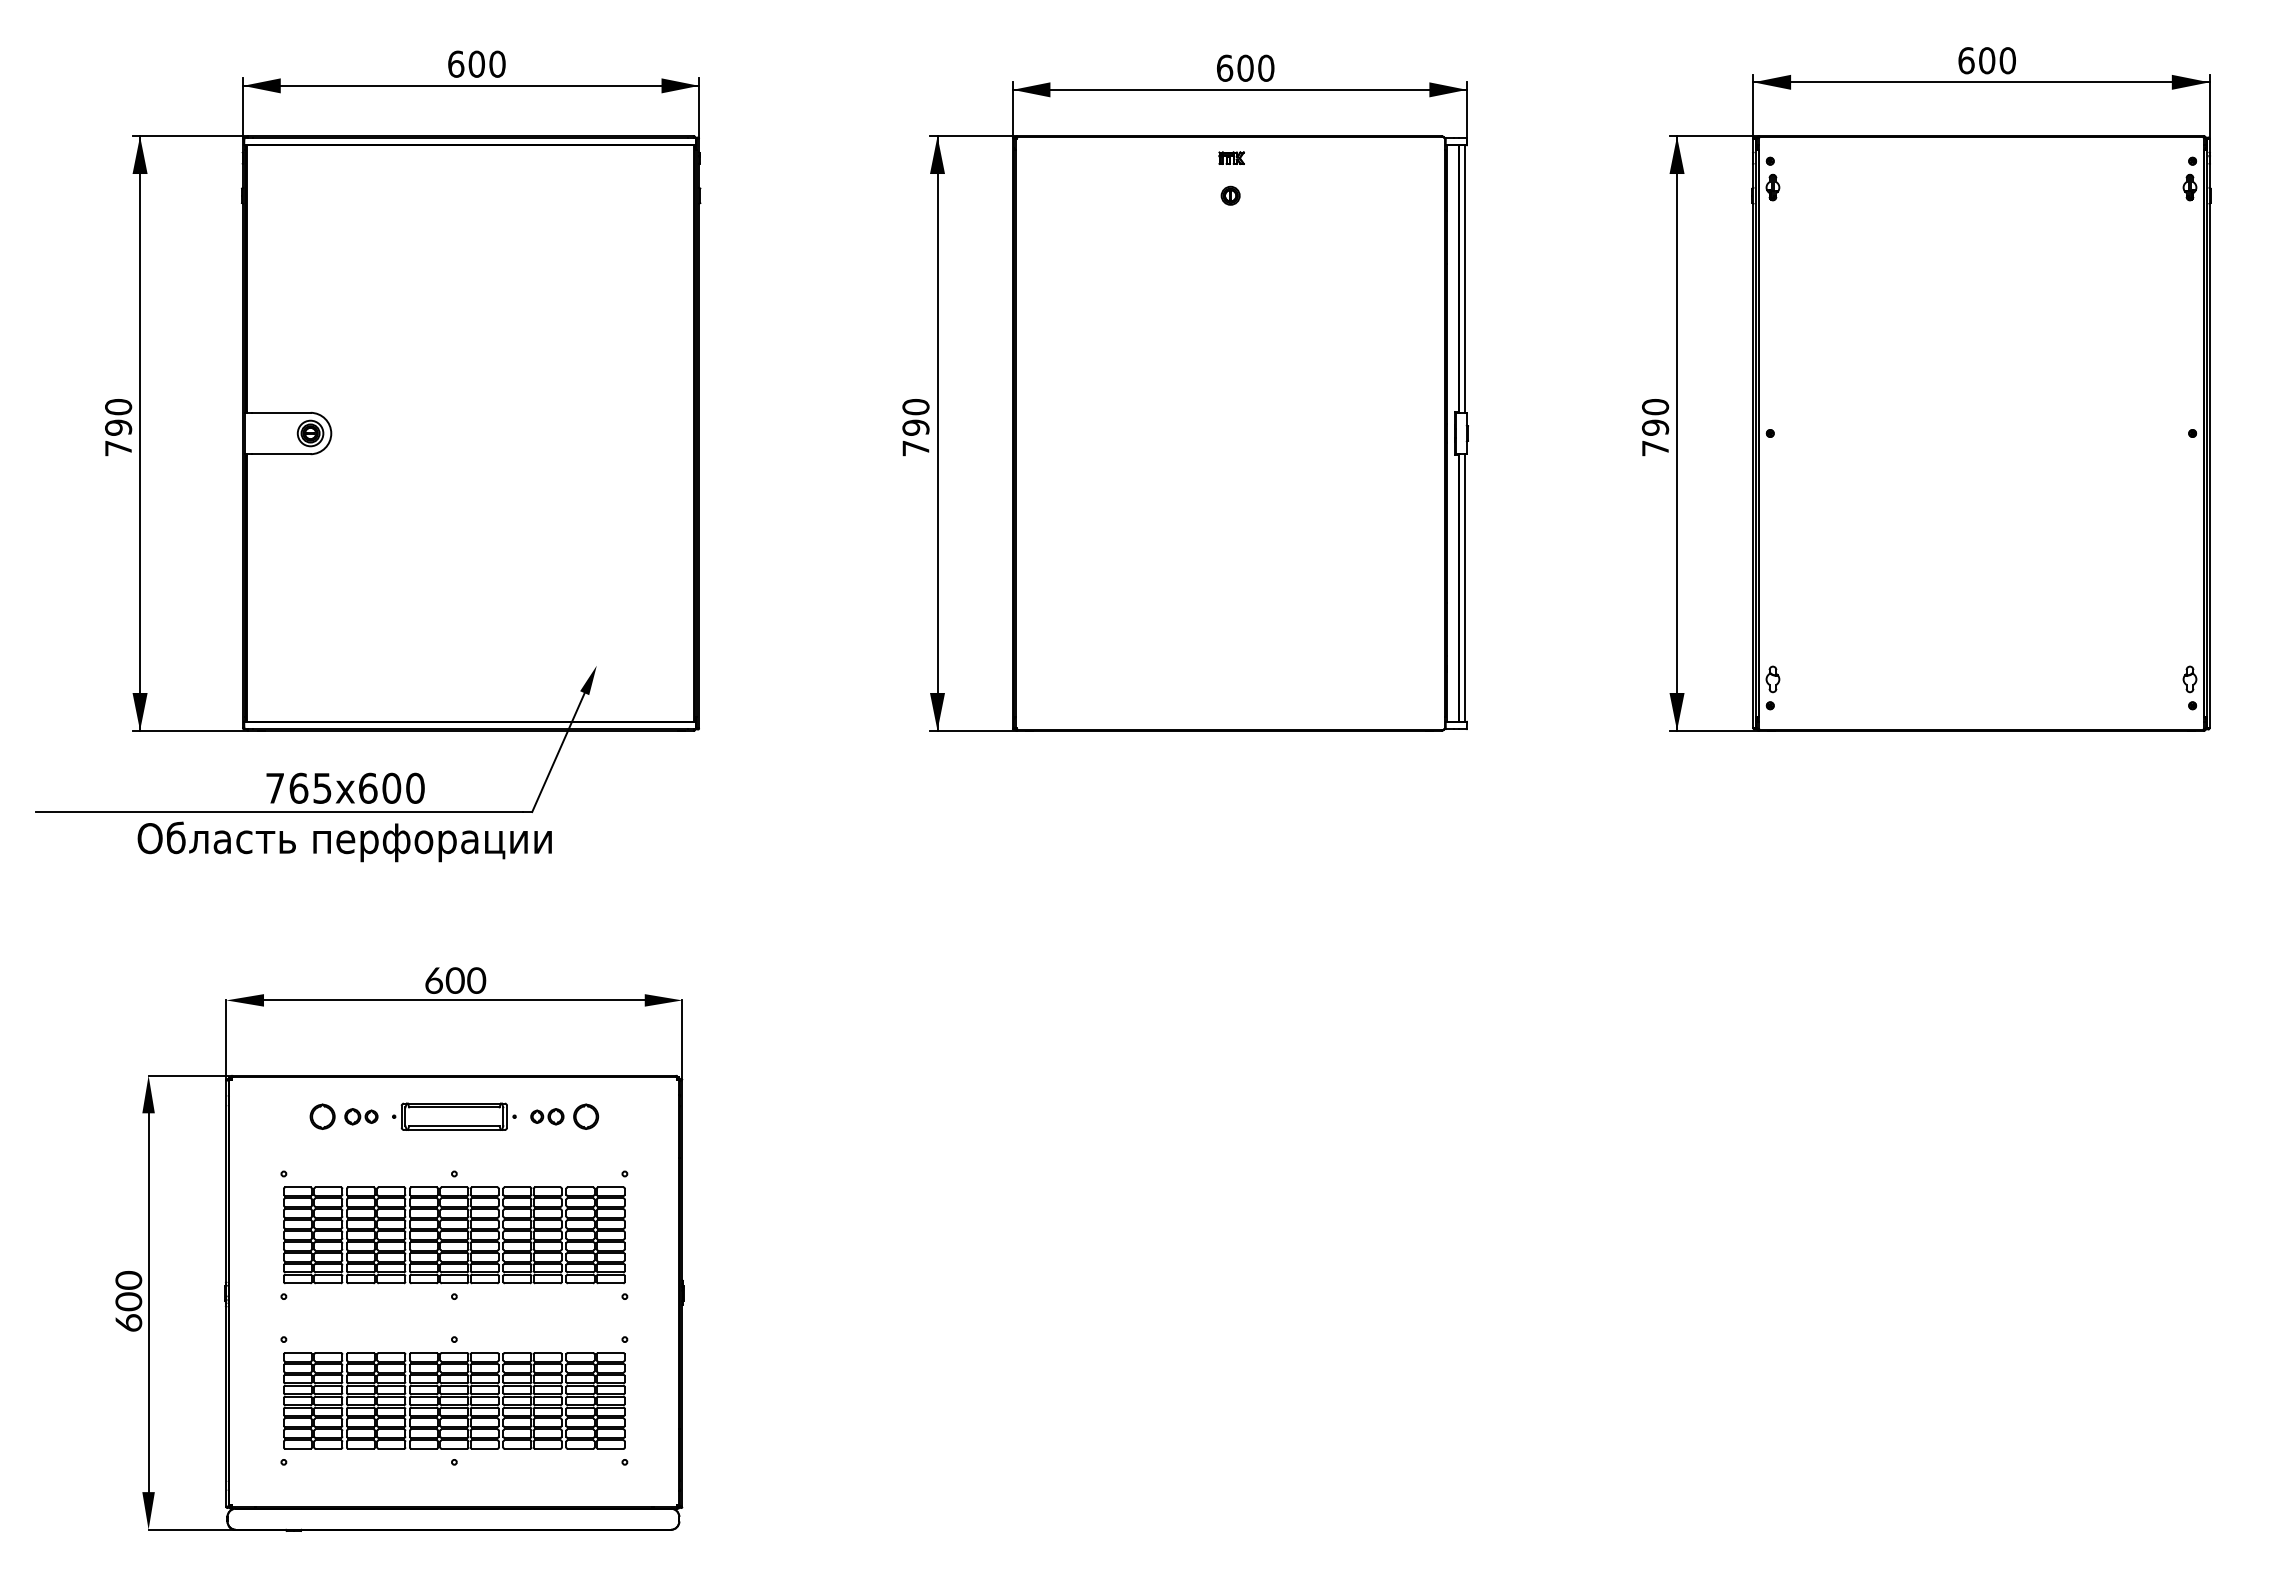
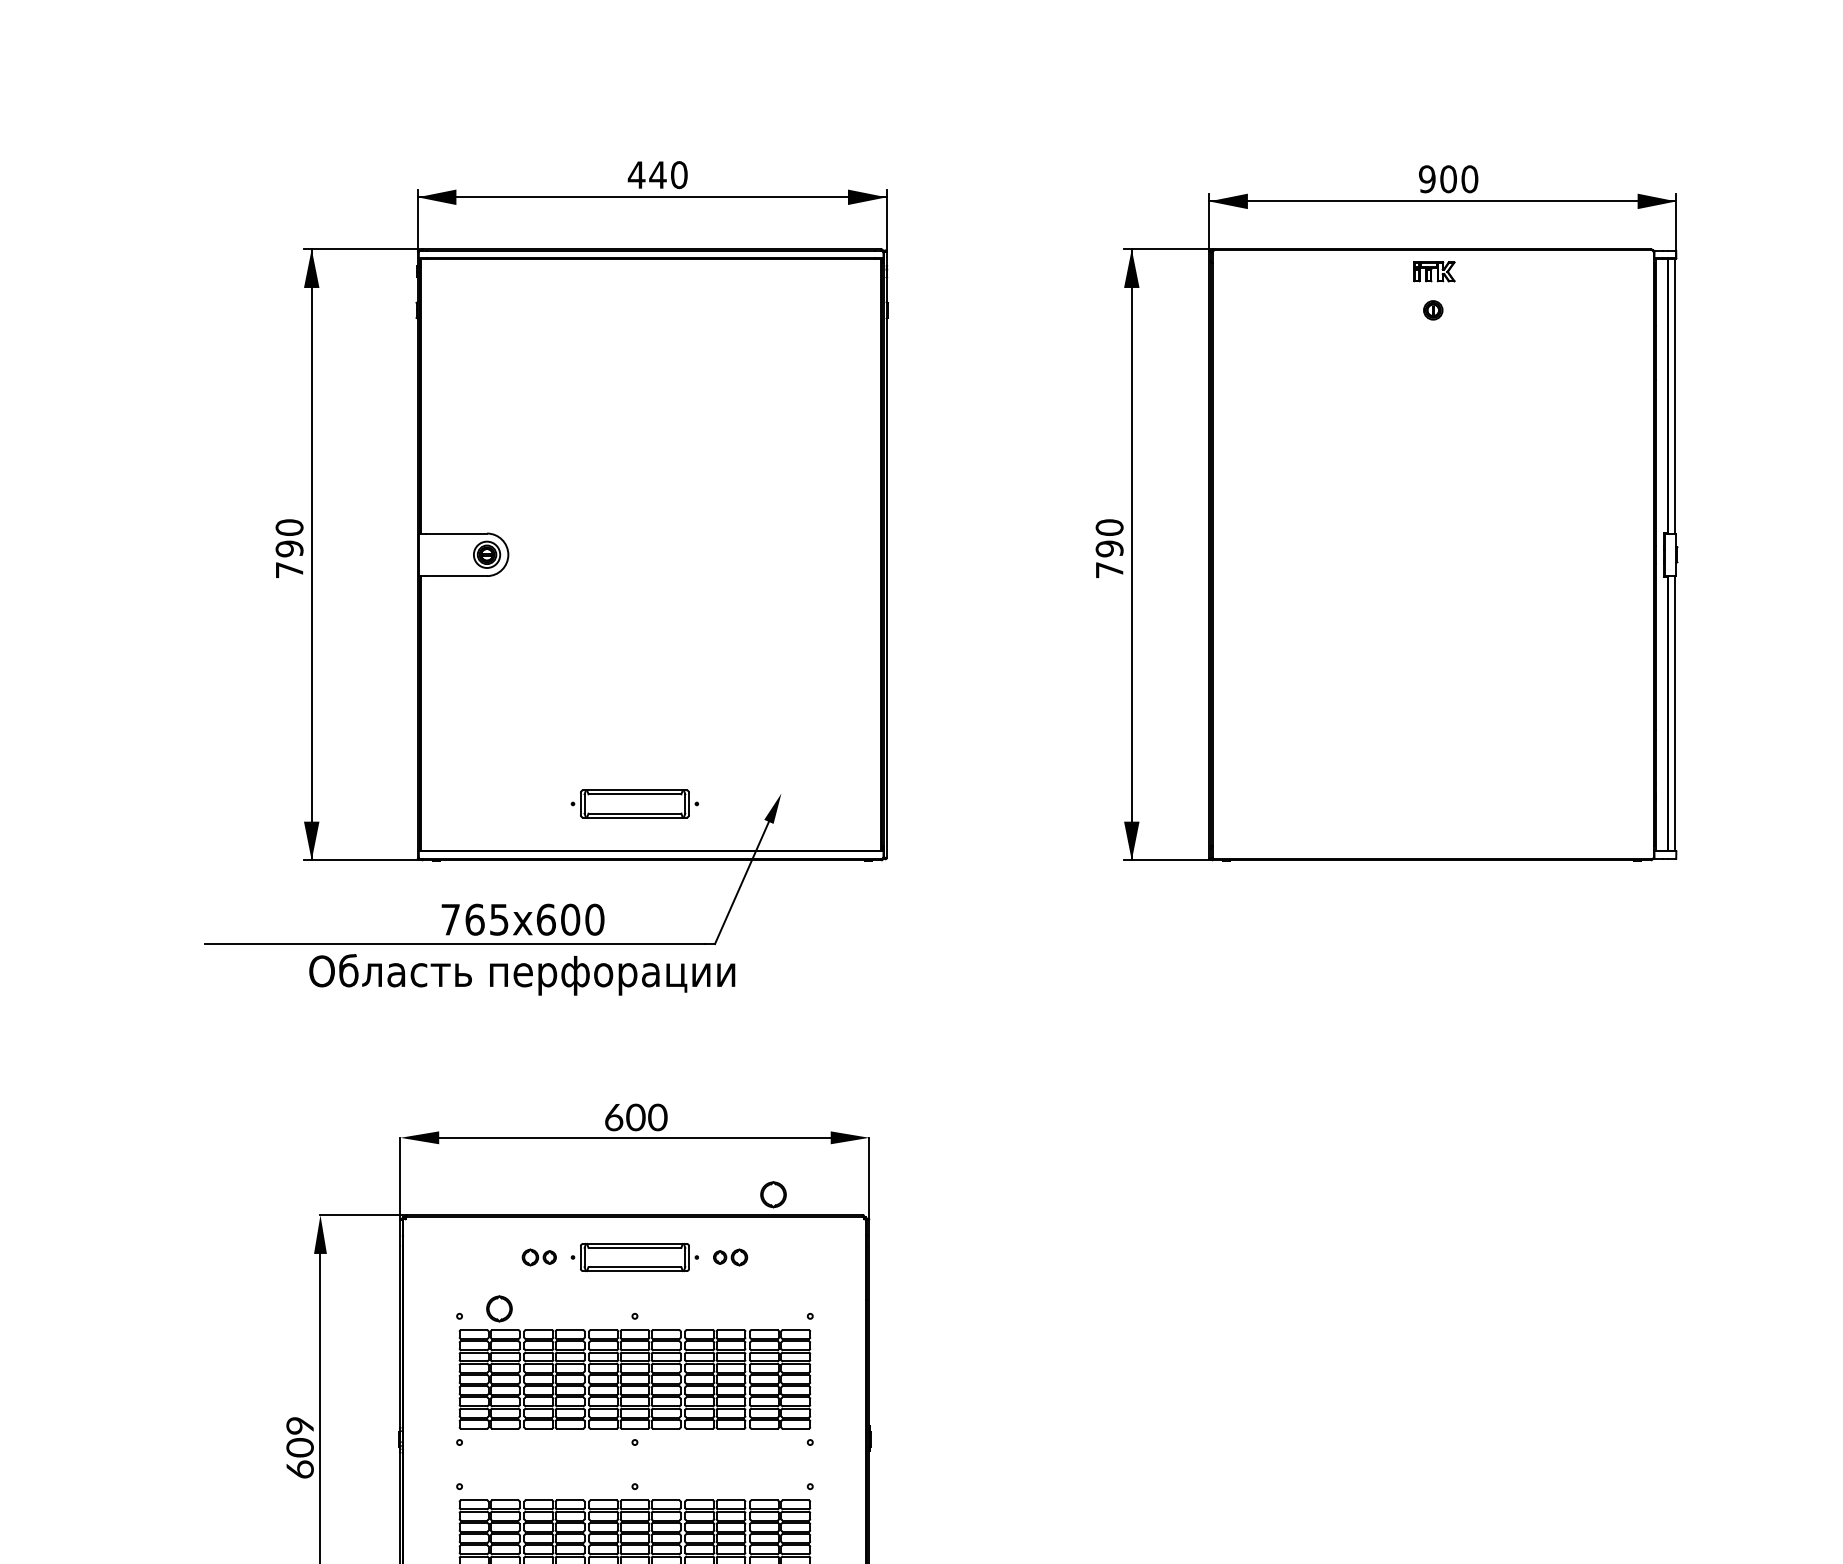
text: (466, 63) -> (647, 174), 600 -> 440
text: (1224, 67) -> (1426, 178), 600 -> 900
part: (1231, 157) -> (1434, 270), size x1.6
part: (454, 675) -> (635, 803), added
part: (322, 1116) -> (499, 1308), moved
part: (586, 1116) -> (773, 1194), moved
text: (129, 1279) -> (300, 1424), 600 -> 609

